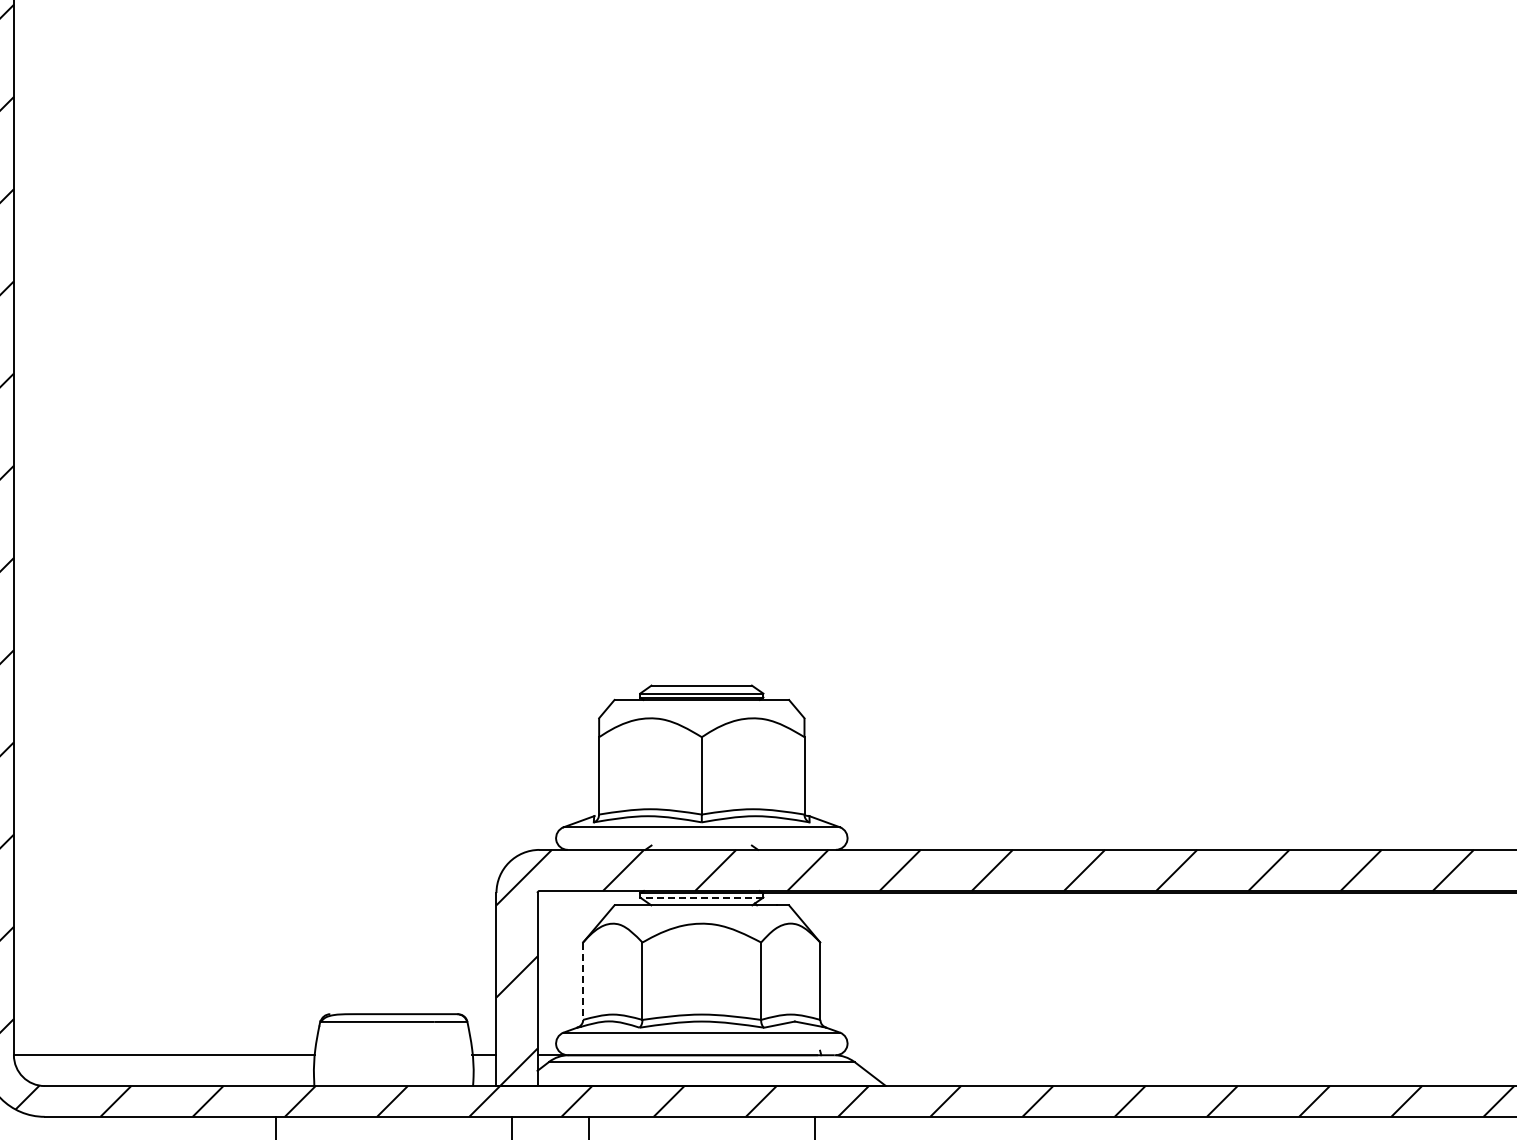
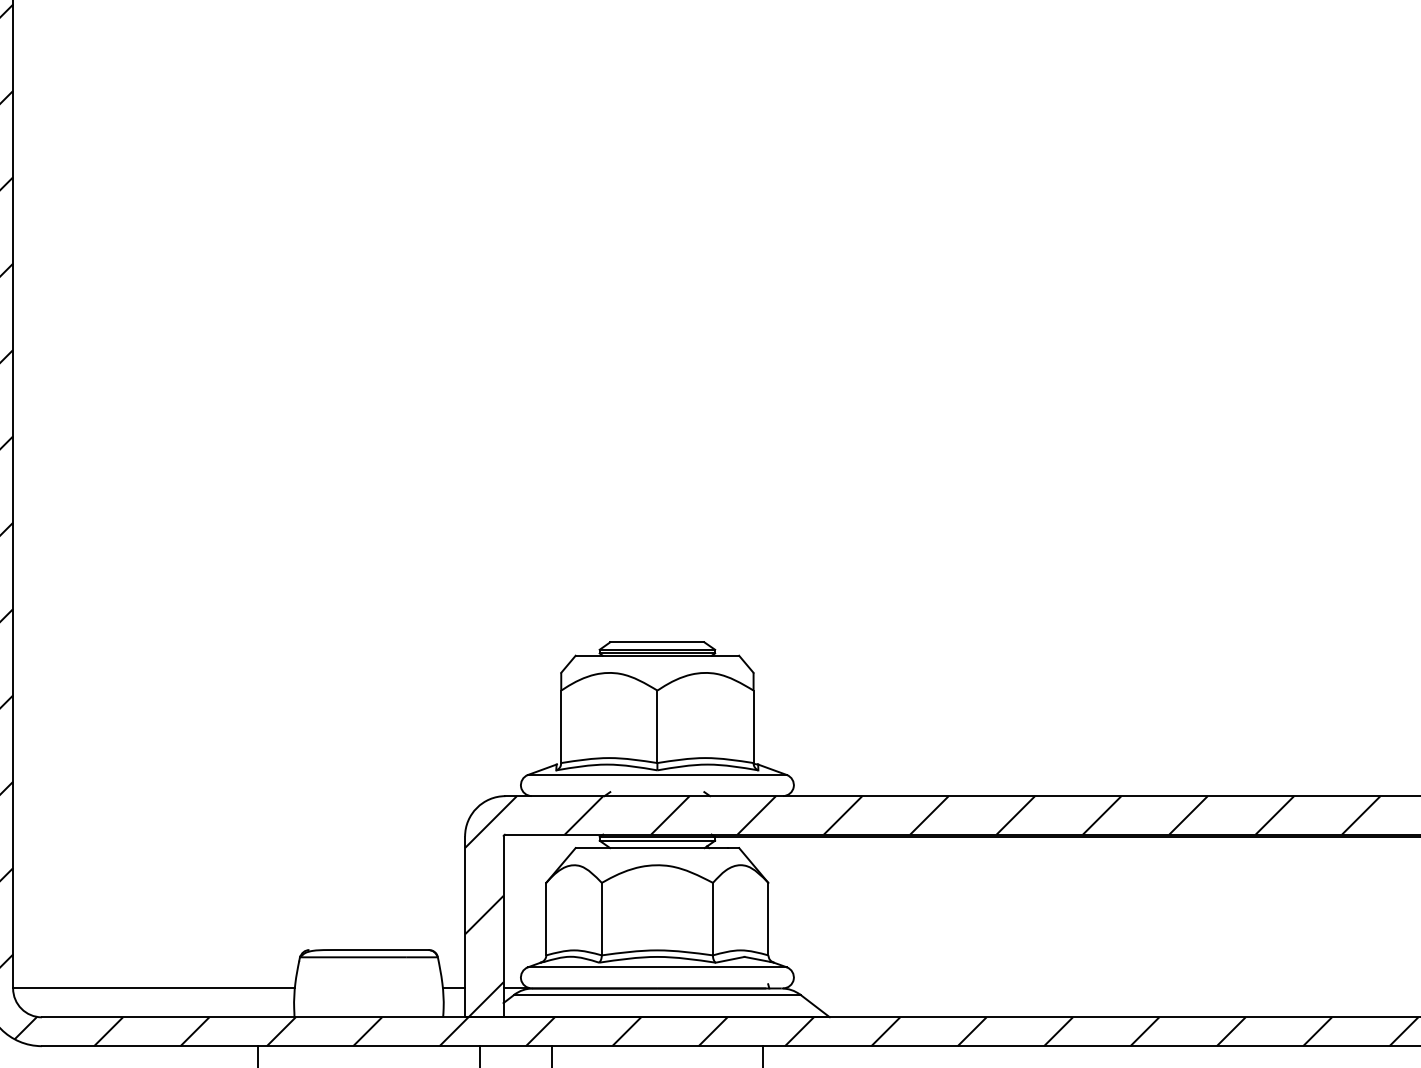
line: (701, 897) -> (657, 840), dashed -> solid
line: (583, 981) -> (546, 919), dashed -> solid

